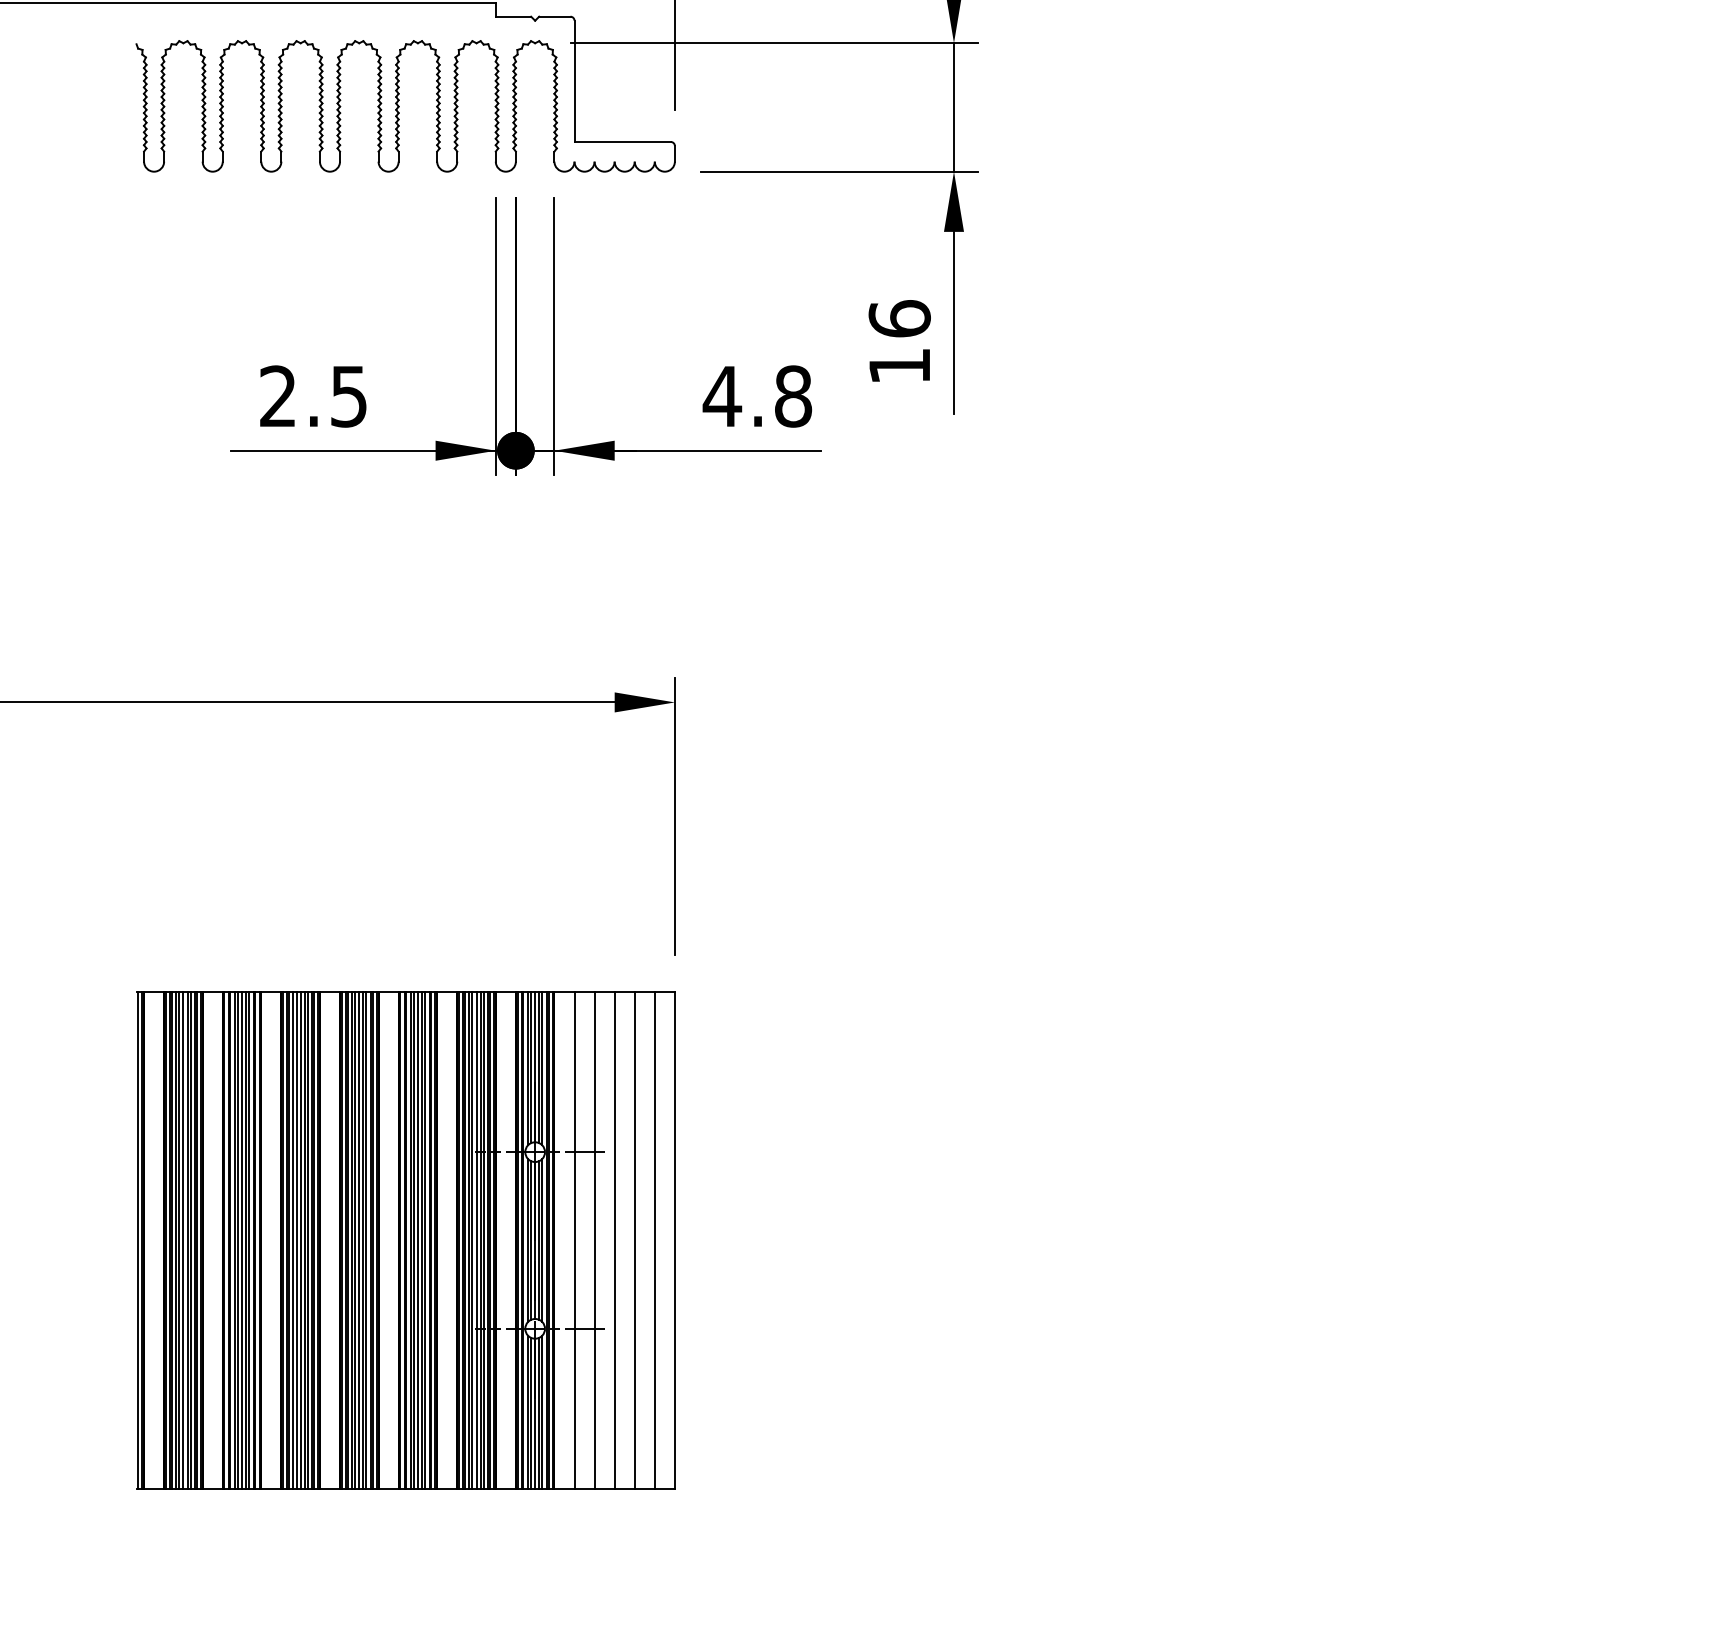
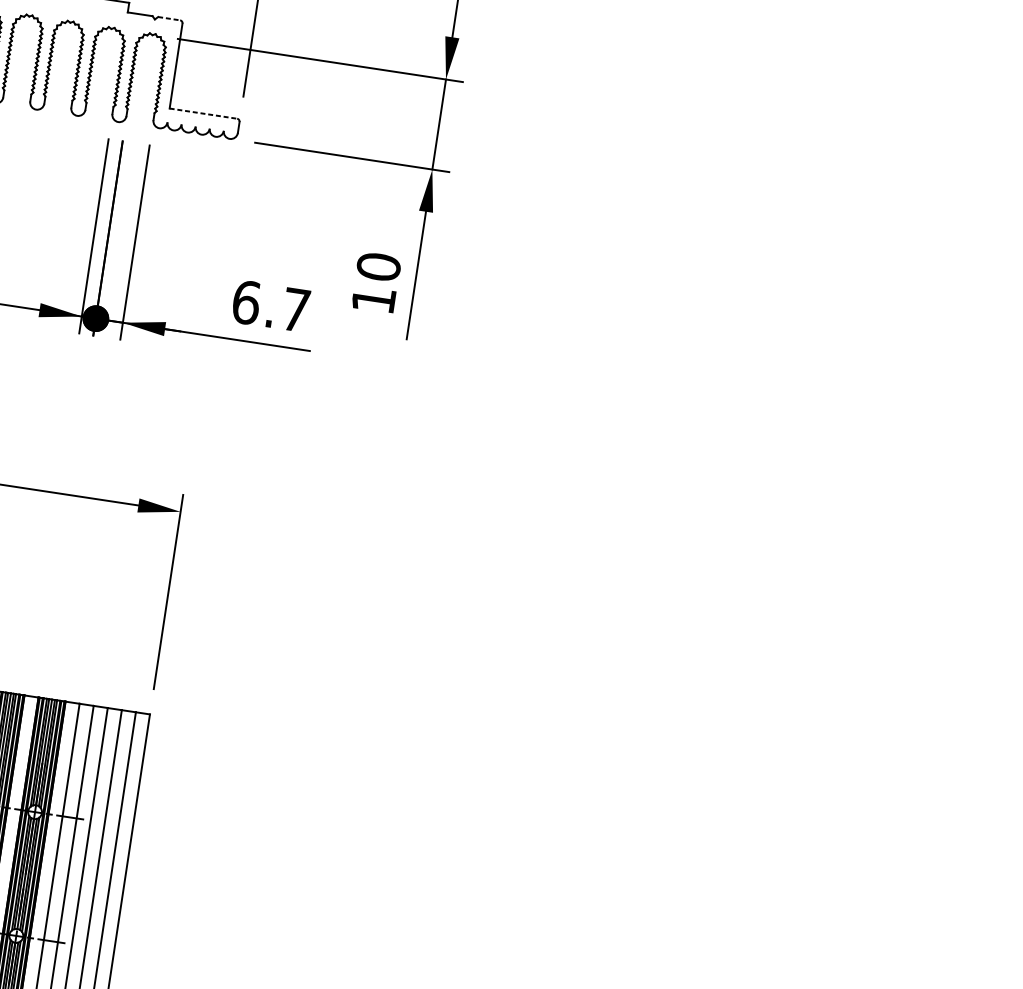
line: (554, 16) -> (168, 18), solid -> dashed
line: (623, 141) -> (204, 113), solid -> dashed
text: (899, 318) -> (378, 266), 16 -> 10
text: (757, 396) -> (270, 306), 4.8 -> 6.7

